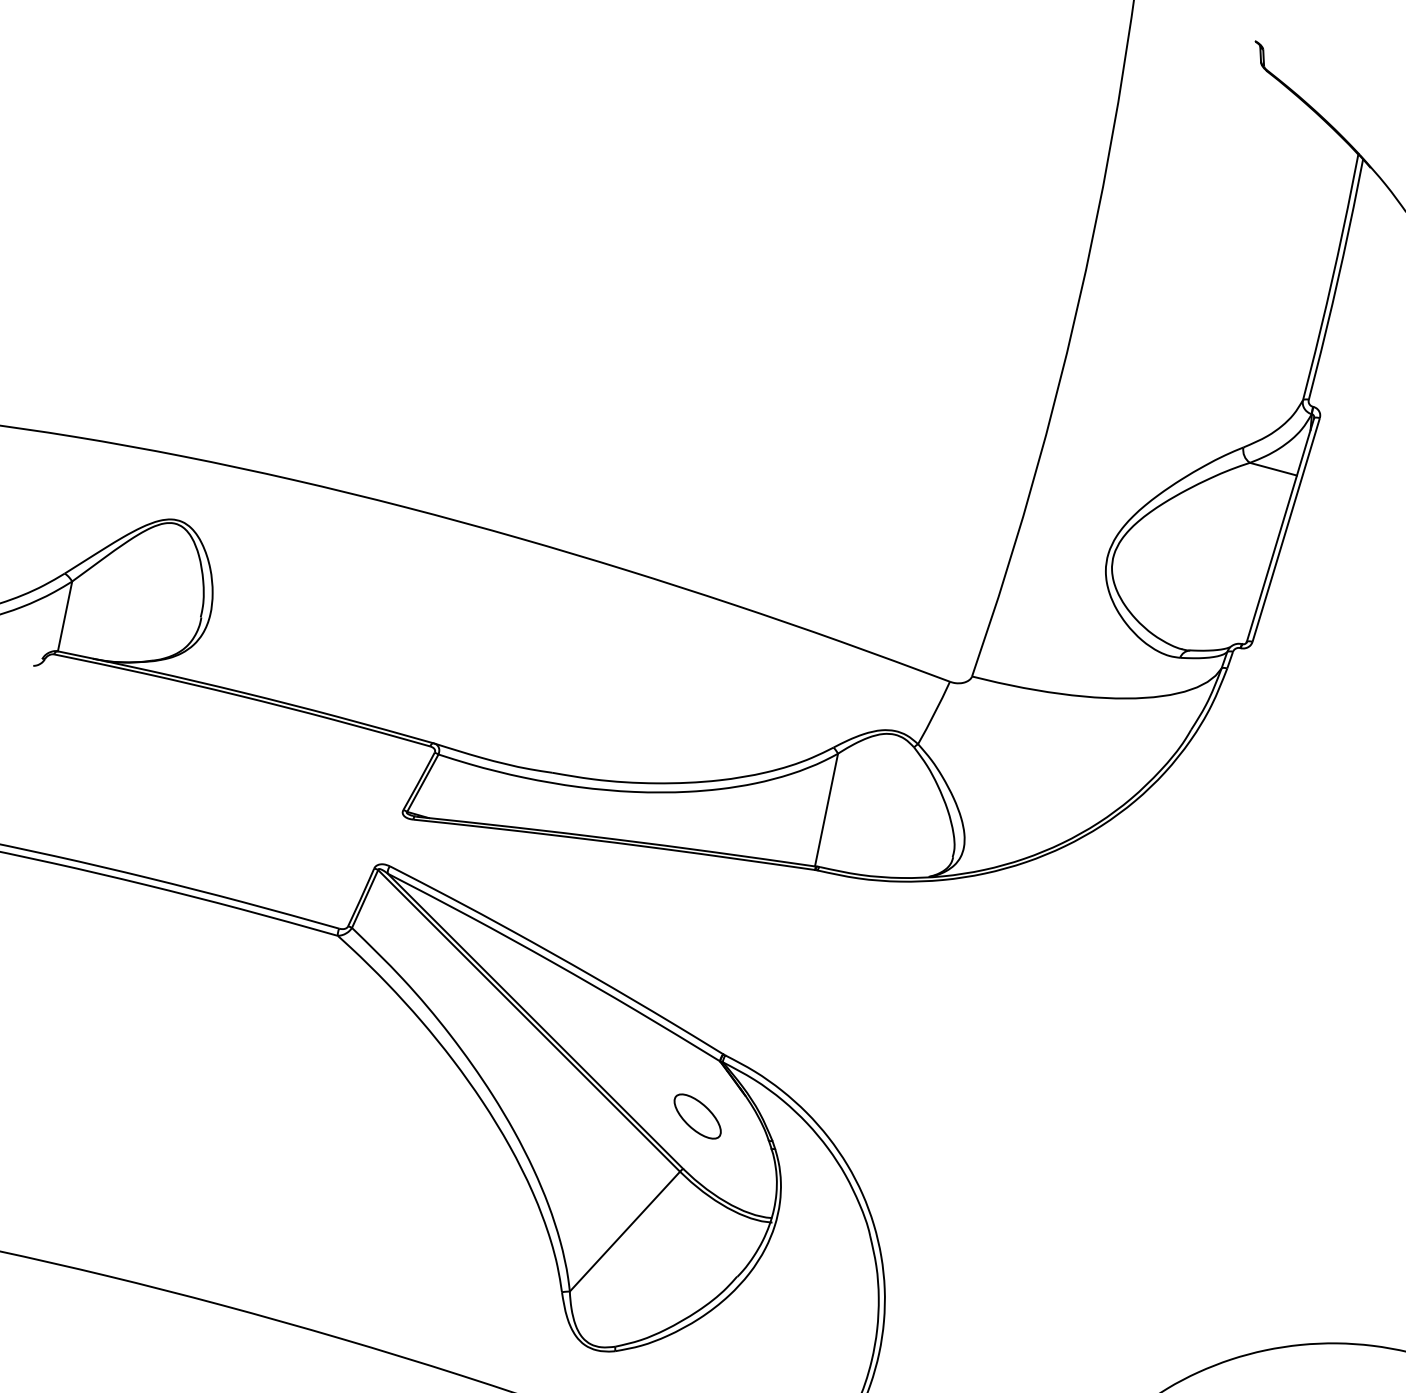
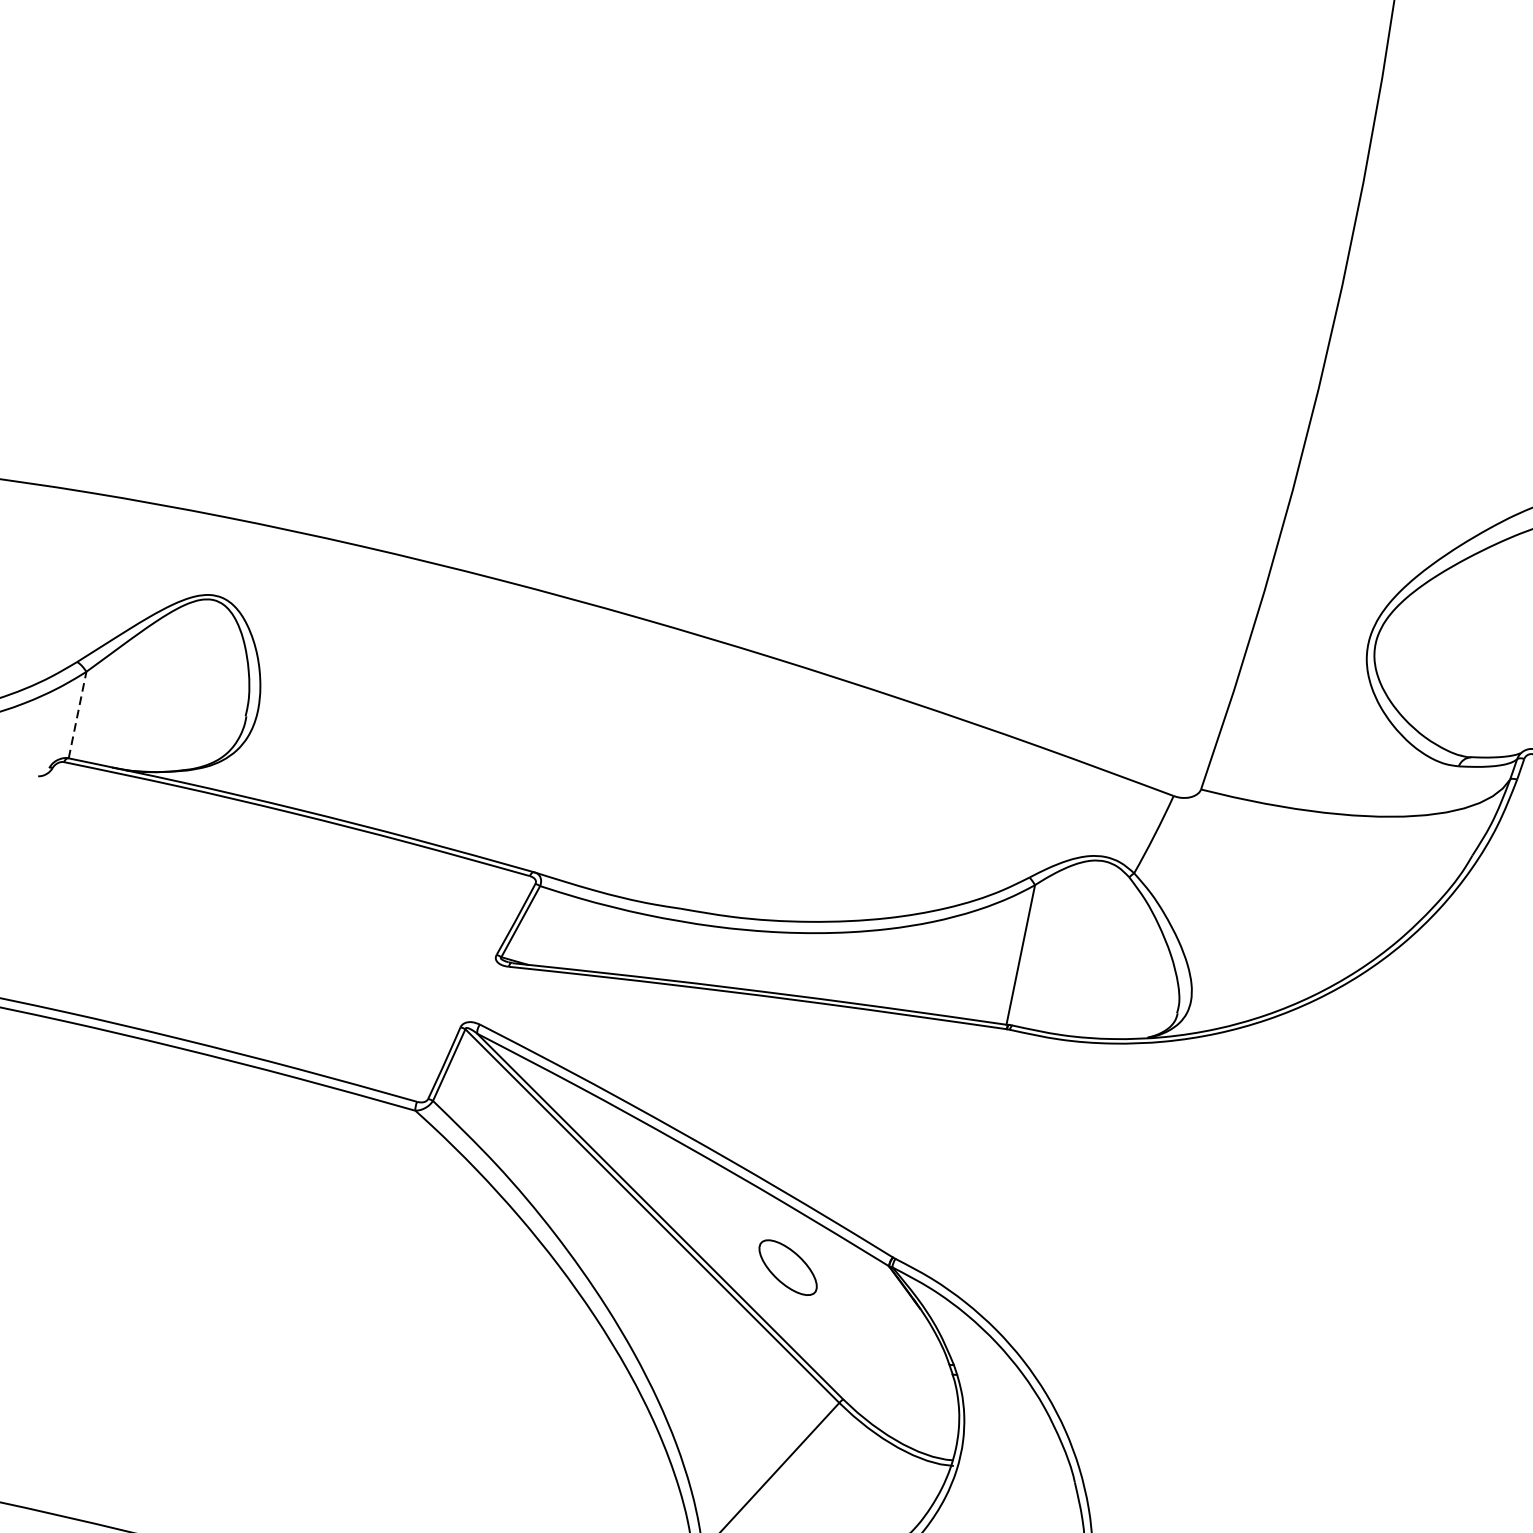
line: (65, 616) -> (78, 715), solid -> dashed
part: (697, 1116) -> (787, 1267), moved

